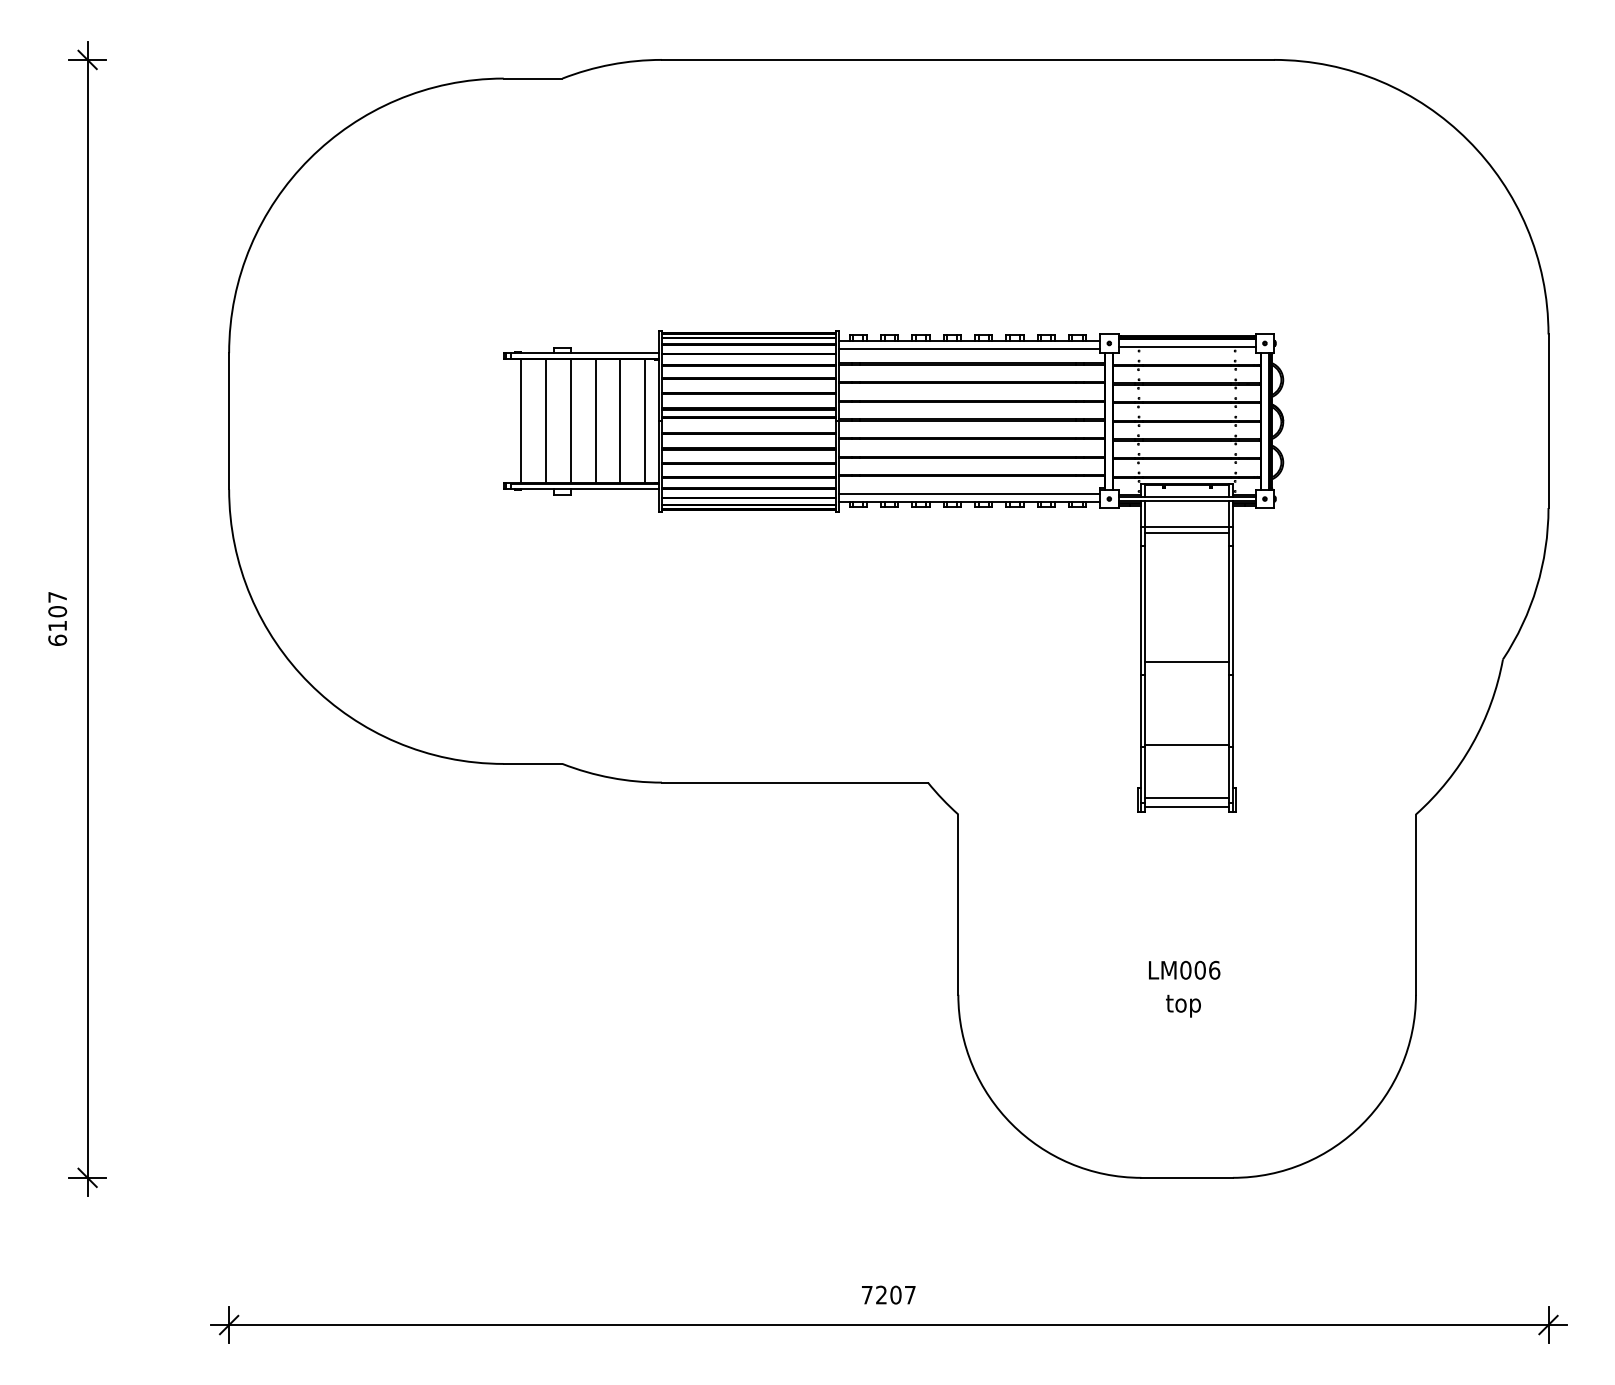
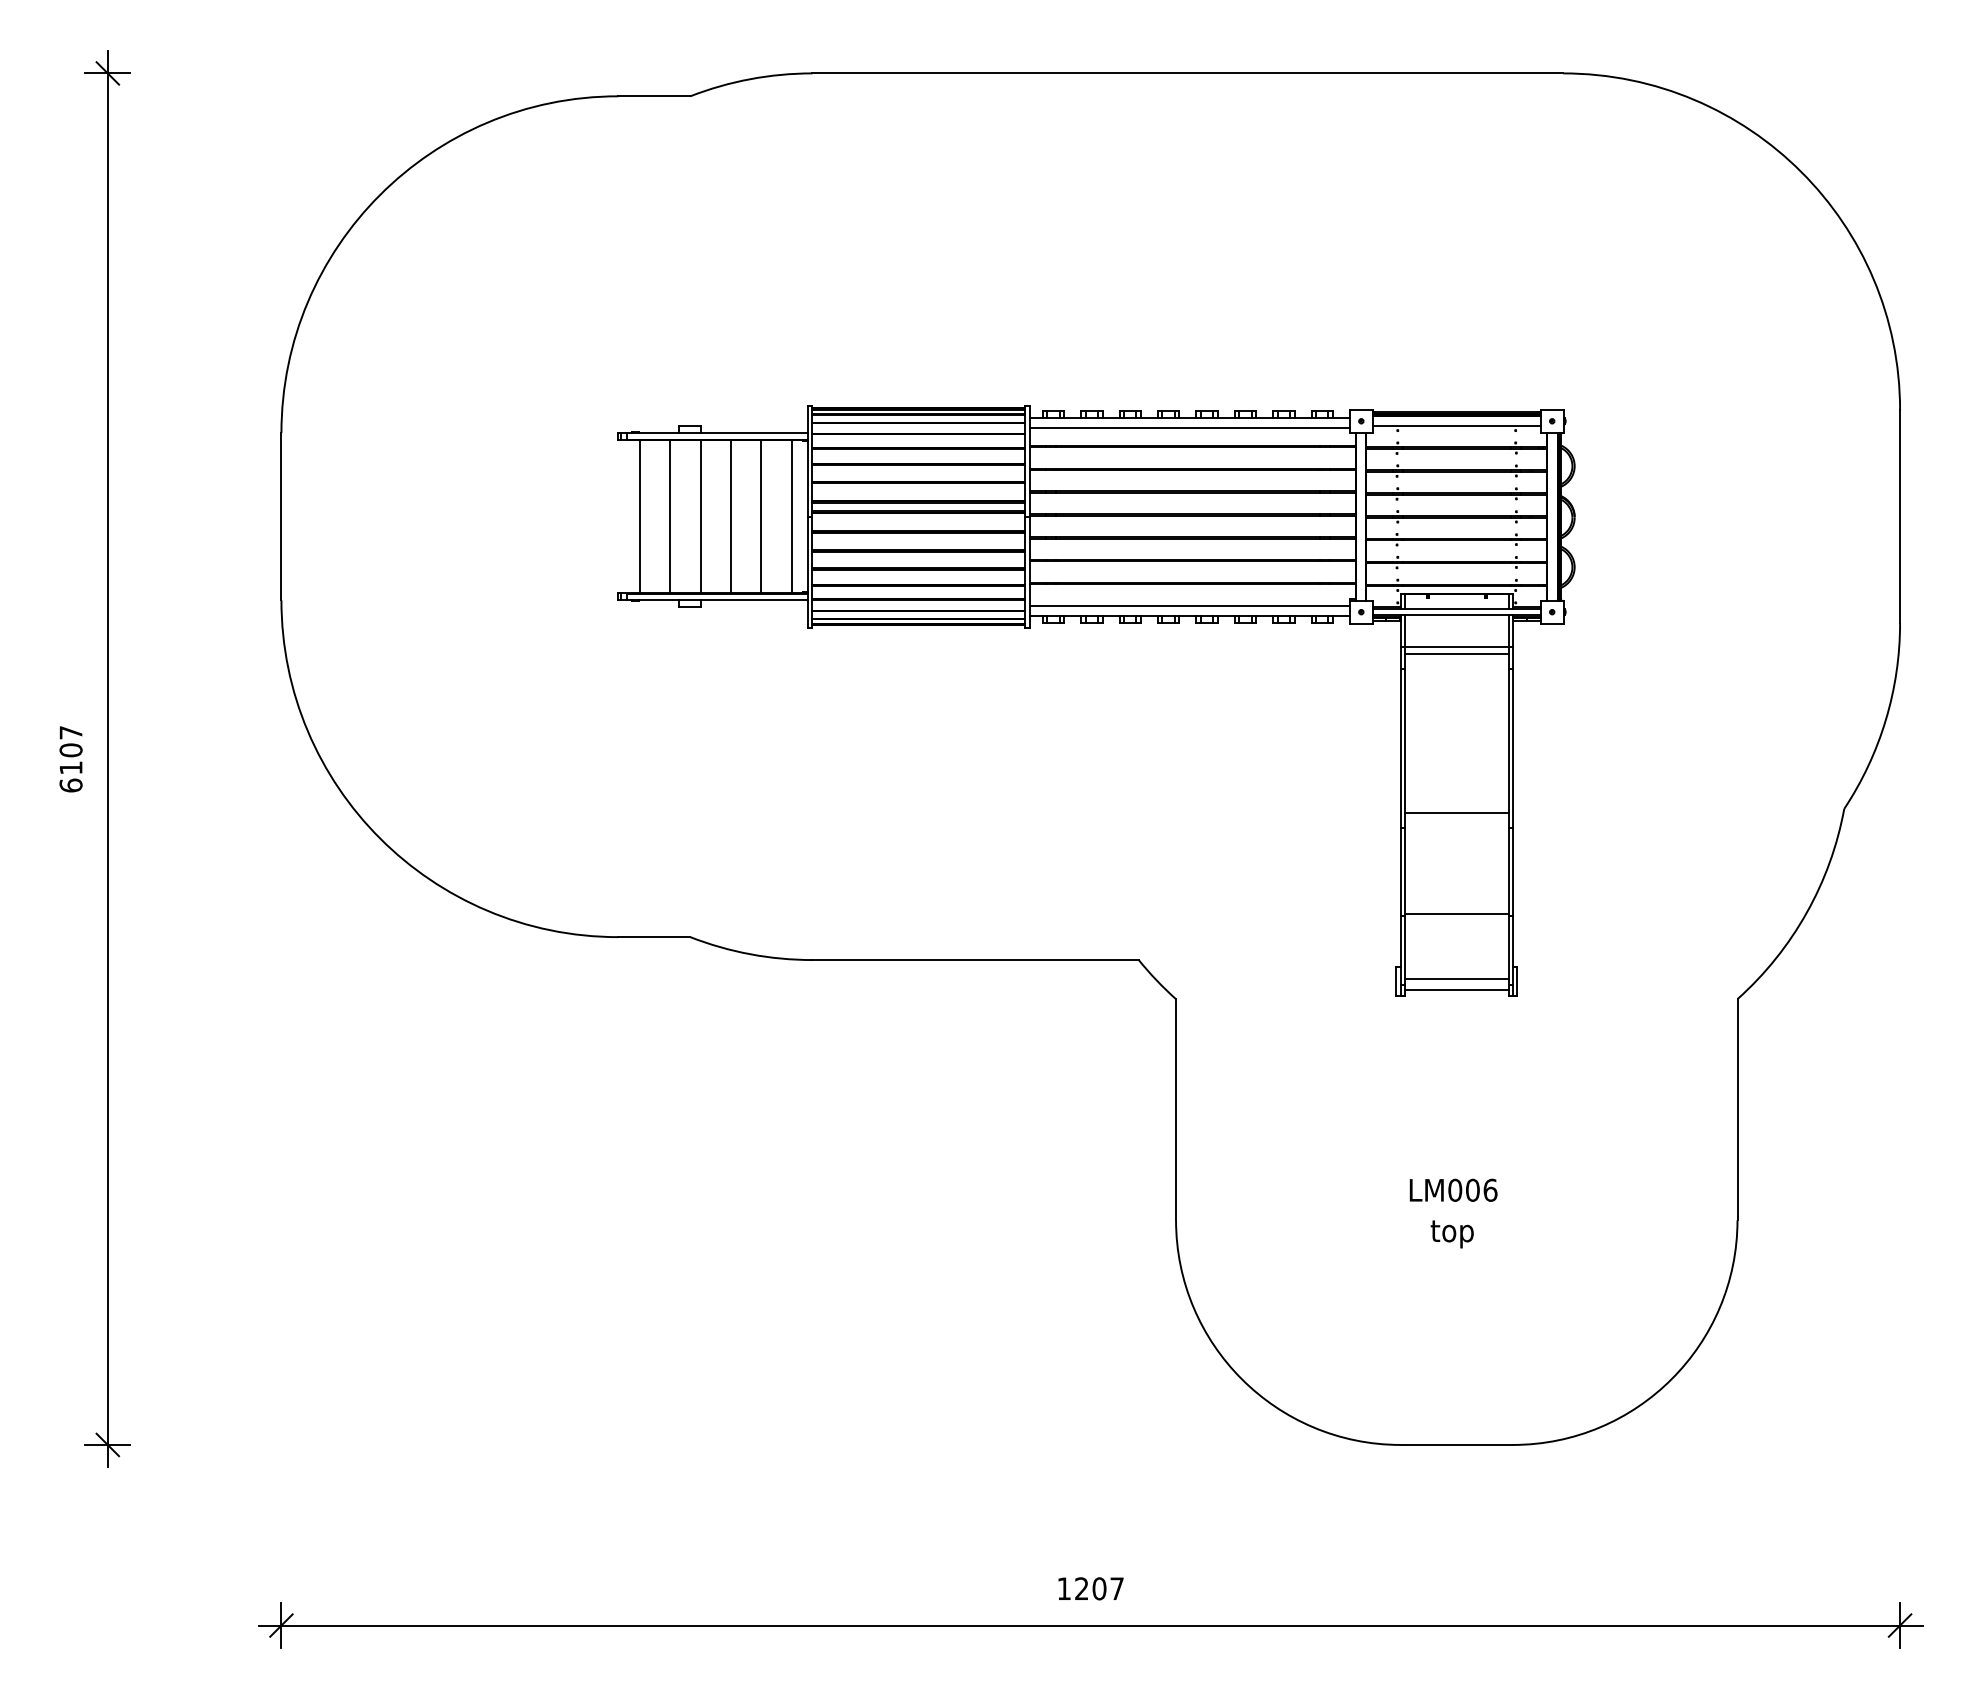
text: (866, 1294) -> (1063, 1588), 7207 -> 1207

